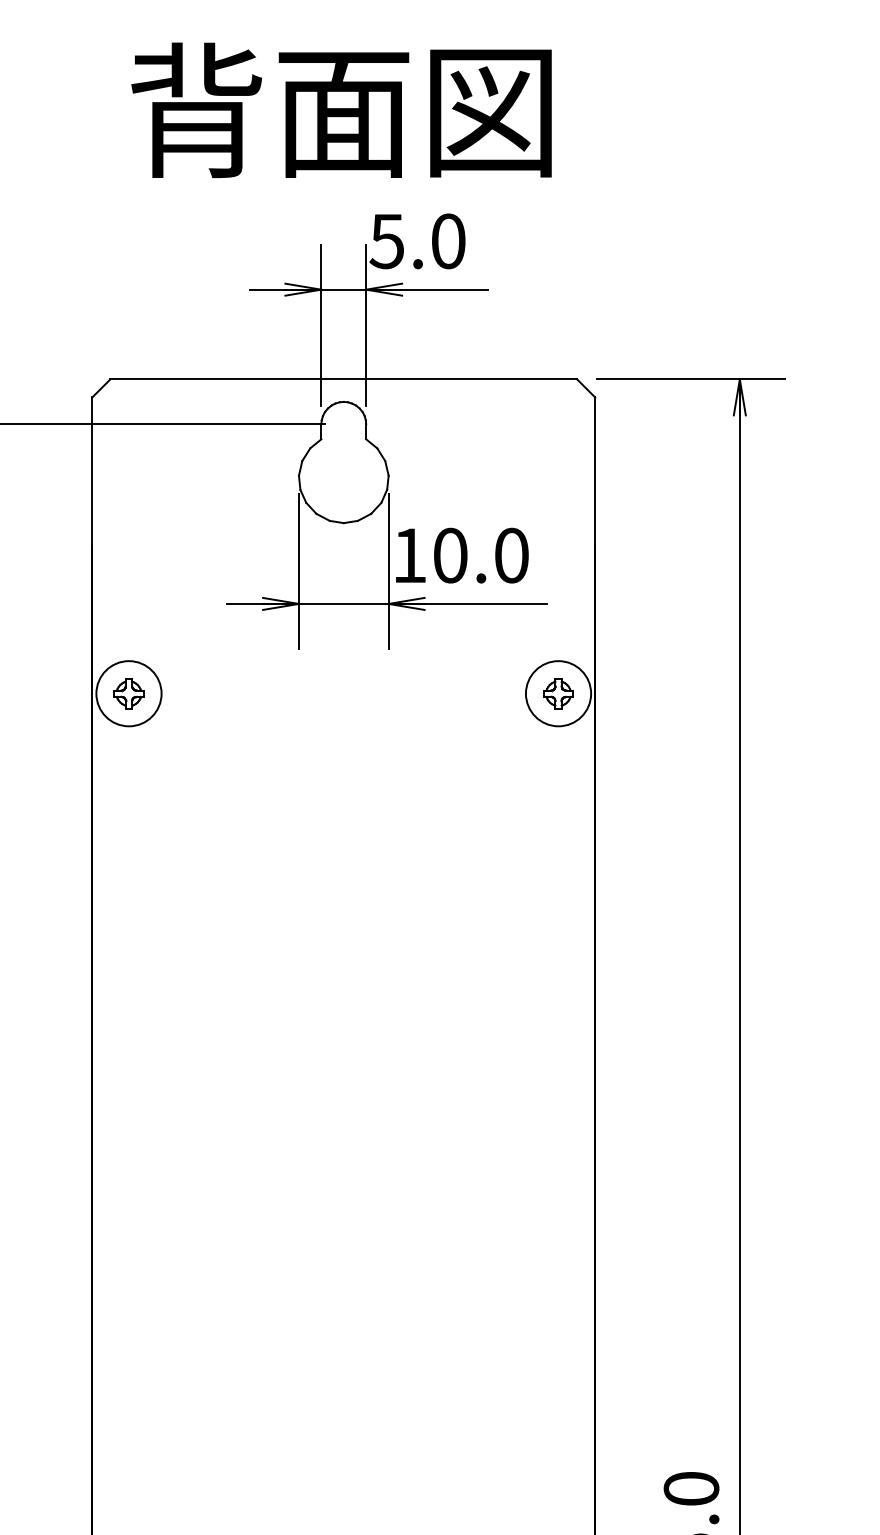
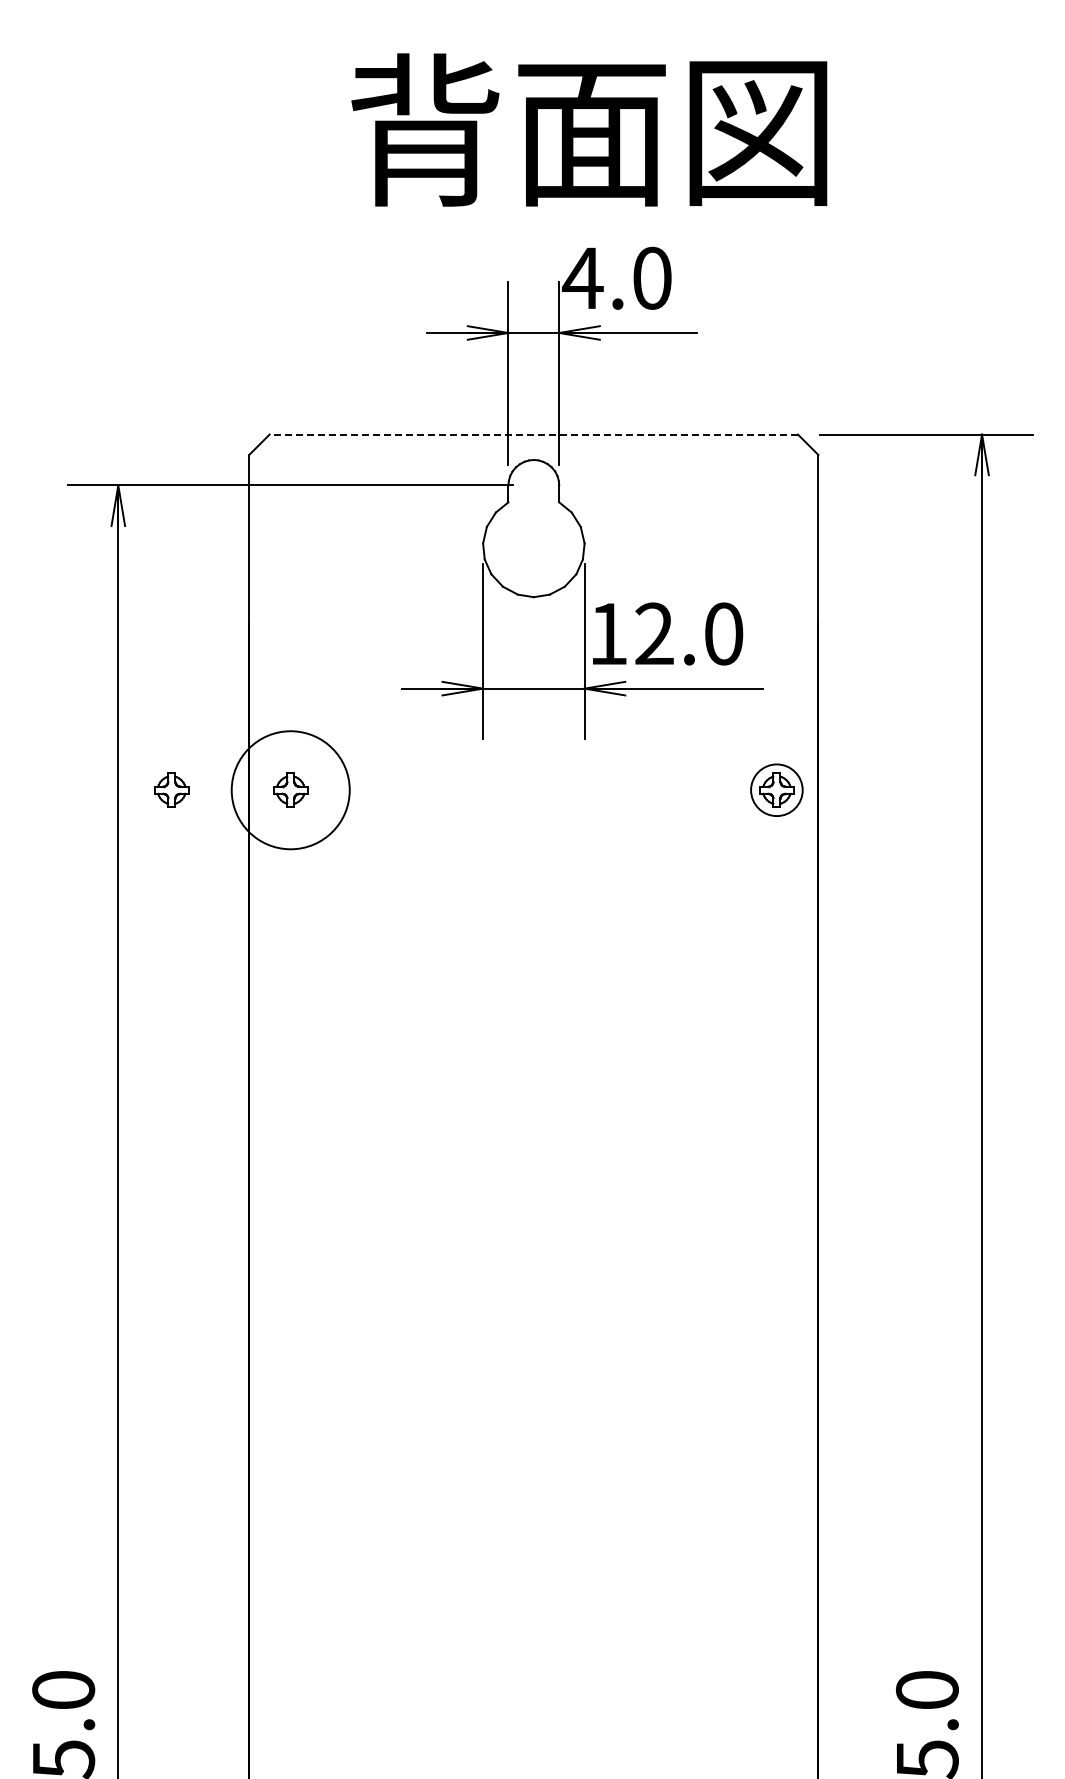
text: (341, 109) -> (589, 129), moved
text: (386, 241) -> (582, 278), 5.0 -> 4.0
line: (343, 379) -> (533, 434), solid -> dashed
text: (450, 555) -> (654, 633), 10.0 -> 12.0
part: (23, 693) -> (171, 789), added
circle: (128, 693) -> (290, 790), size x1.6
circle: (558, 693) -> (776, 790), size x0.7

